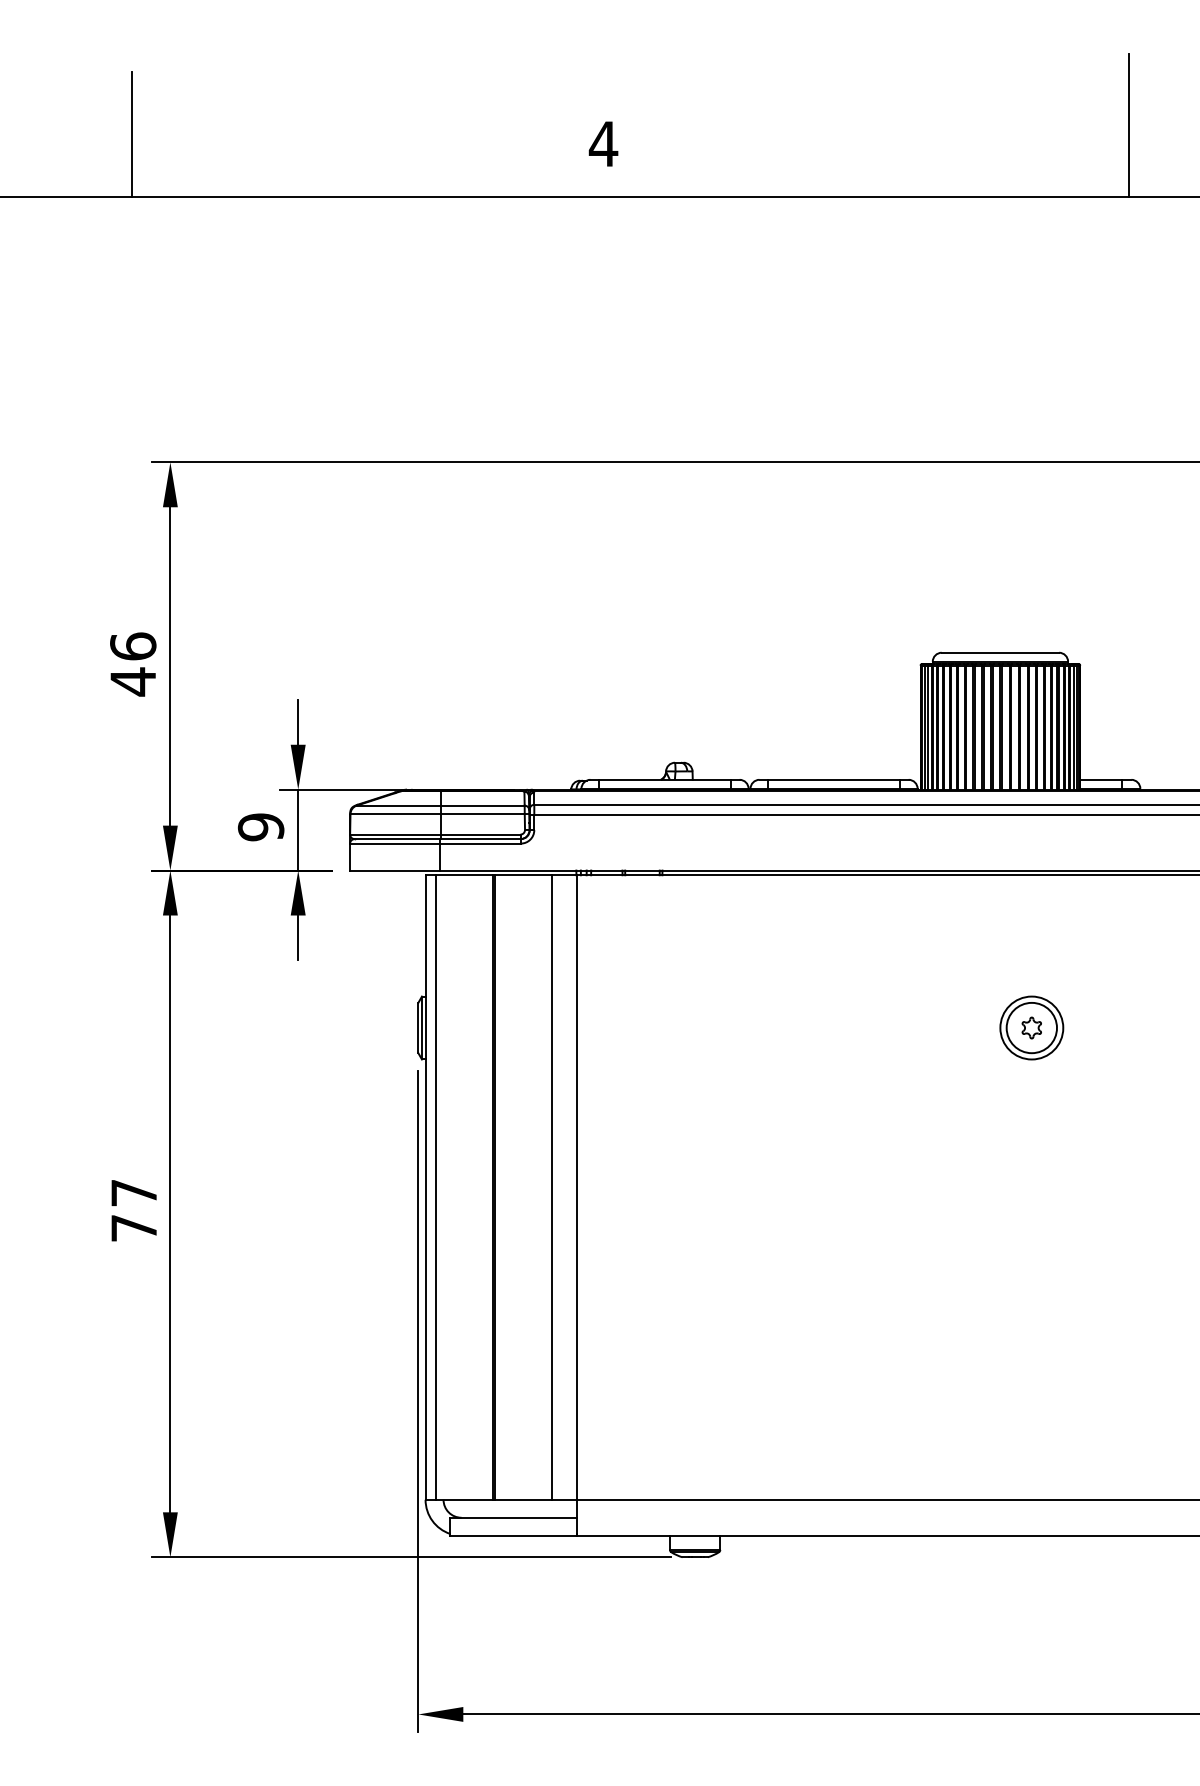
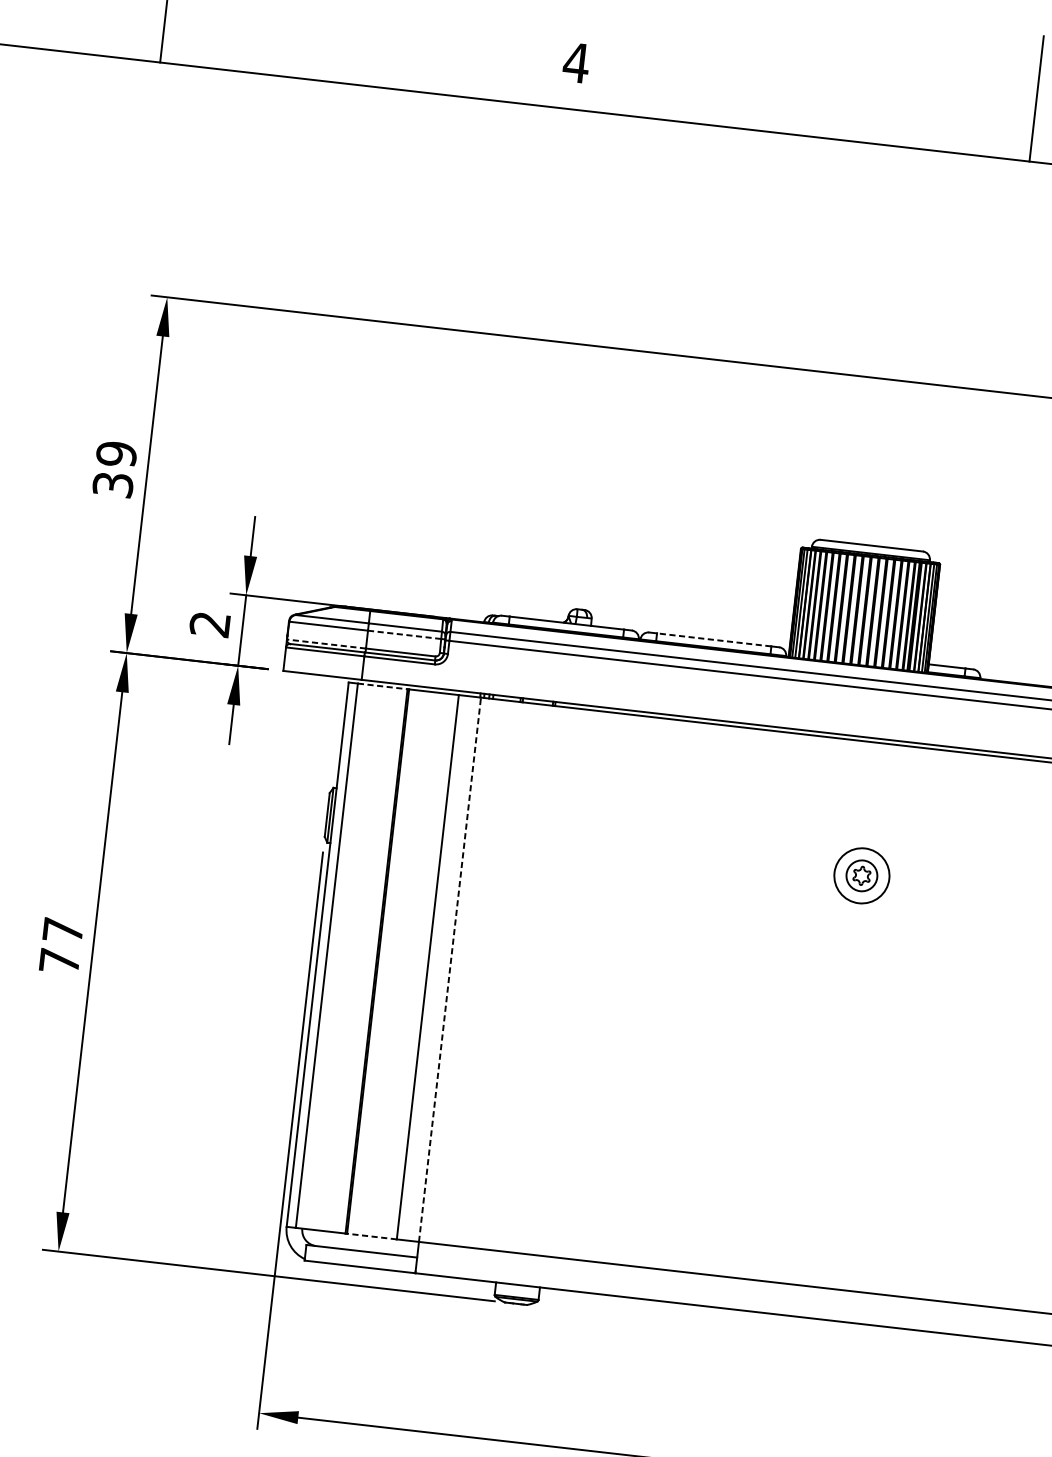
text: (133, 664) -> (115, 469), 46 -> 39
line: (834, 779) -> (714, 639), solid -> dashed
line: (482, 814) -> (404, 635), solid -> dashed
text: (261, 827) -> (210, 624), 9 -> 2
line: (394, 834) -> (325, 643), solid -> dashed
line: (464, 875) -> (382, 686), solid -> dashed
circle: (1031, 1027) -> (861, 875), size x0.7
line: (577, 1187) -> (450, 969), solid -> dashed
line: (523, 1499) -> (372, 1236), solid -> dashed

